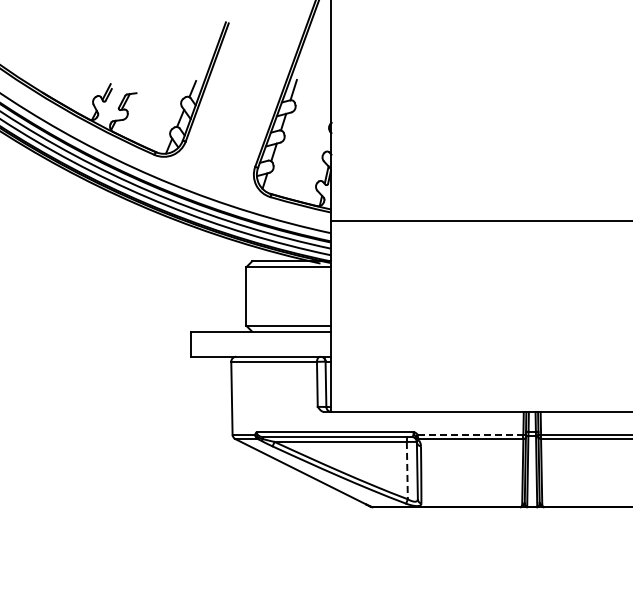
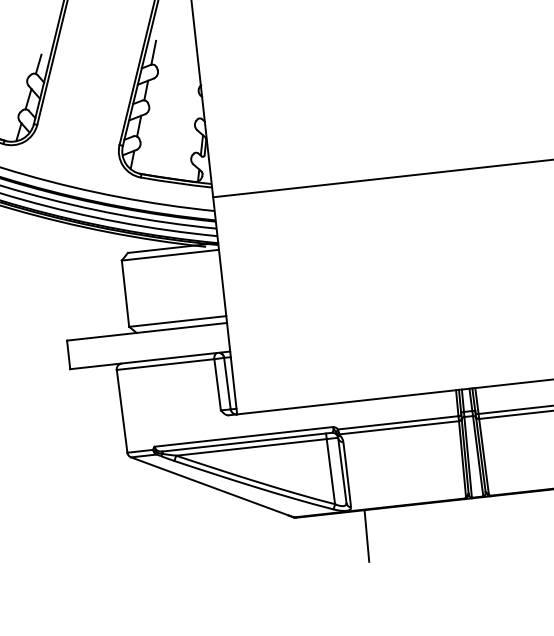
line: (470, 434) -> (398, 422), dashed -> solid
line: (407, 470) -> (331, 471), dashed -> solid
line: (431, 529) -> (365, 535), added

